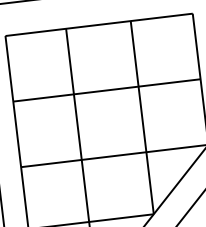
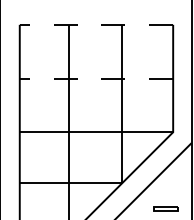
line: (99, 24) -> (96, 24), solid -> dashed
line: (106, 90) -> (96, 78), solid -> dashed

